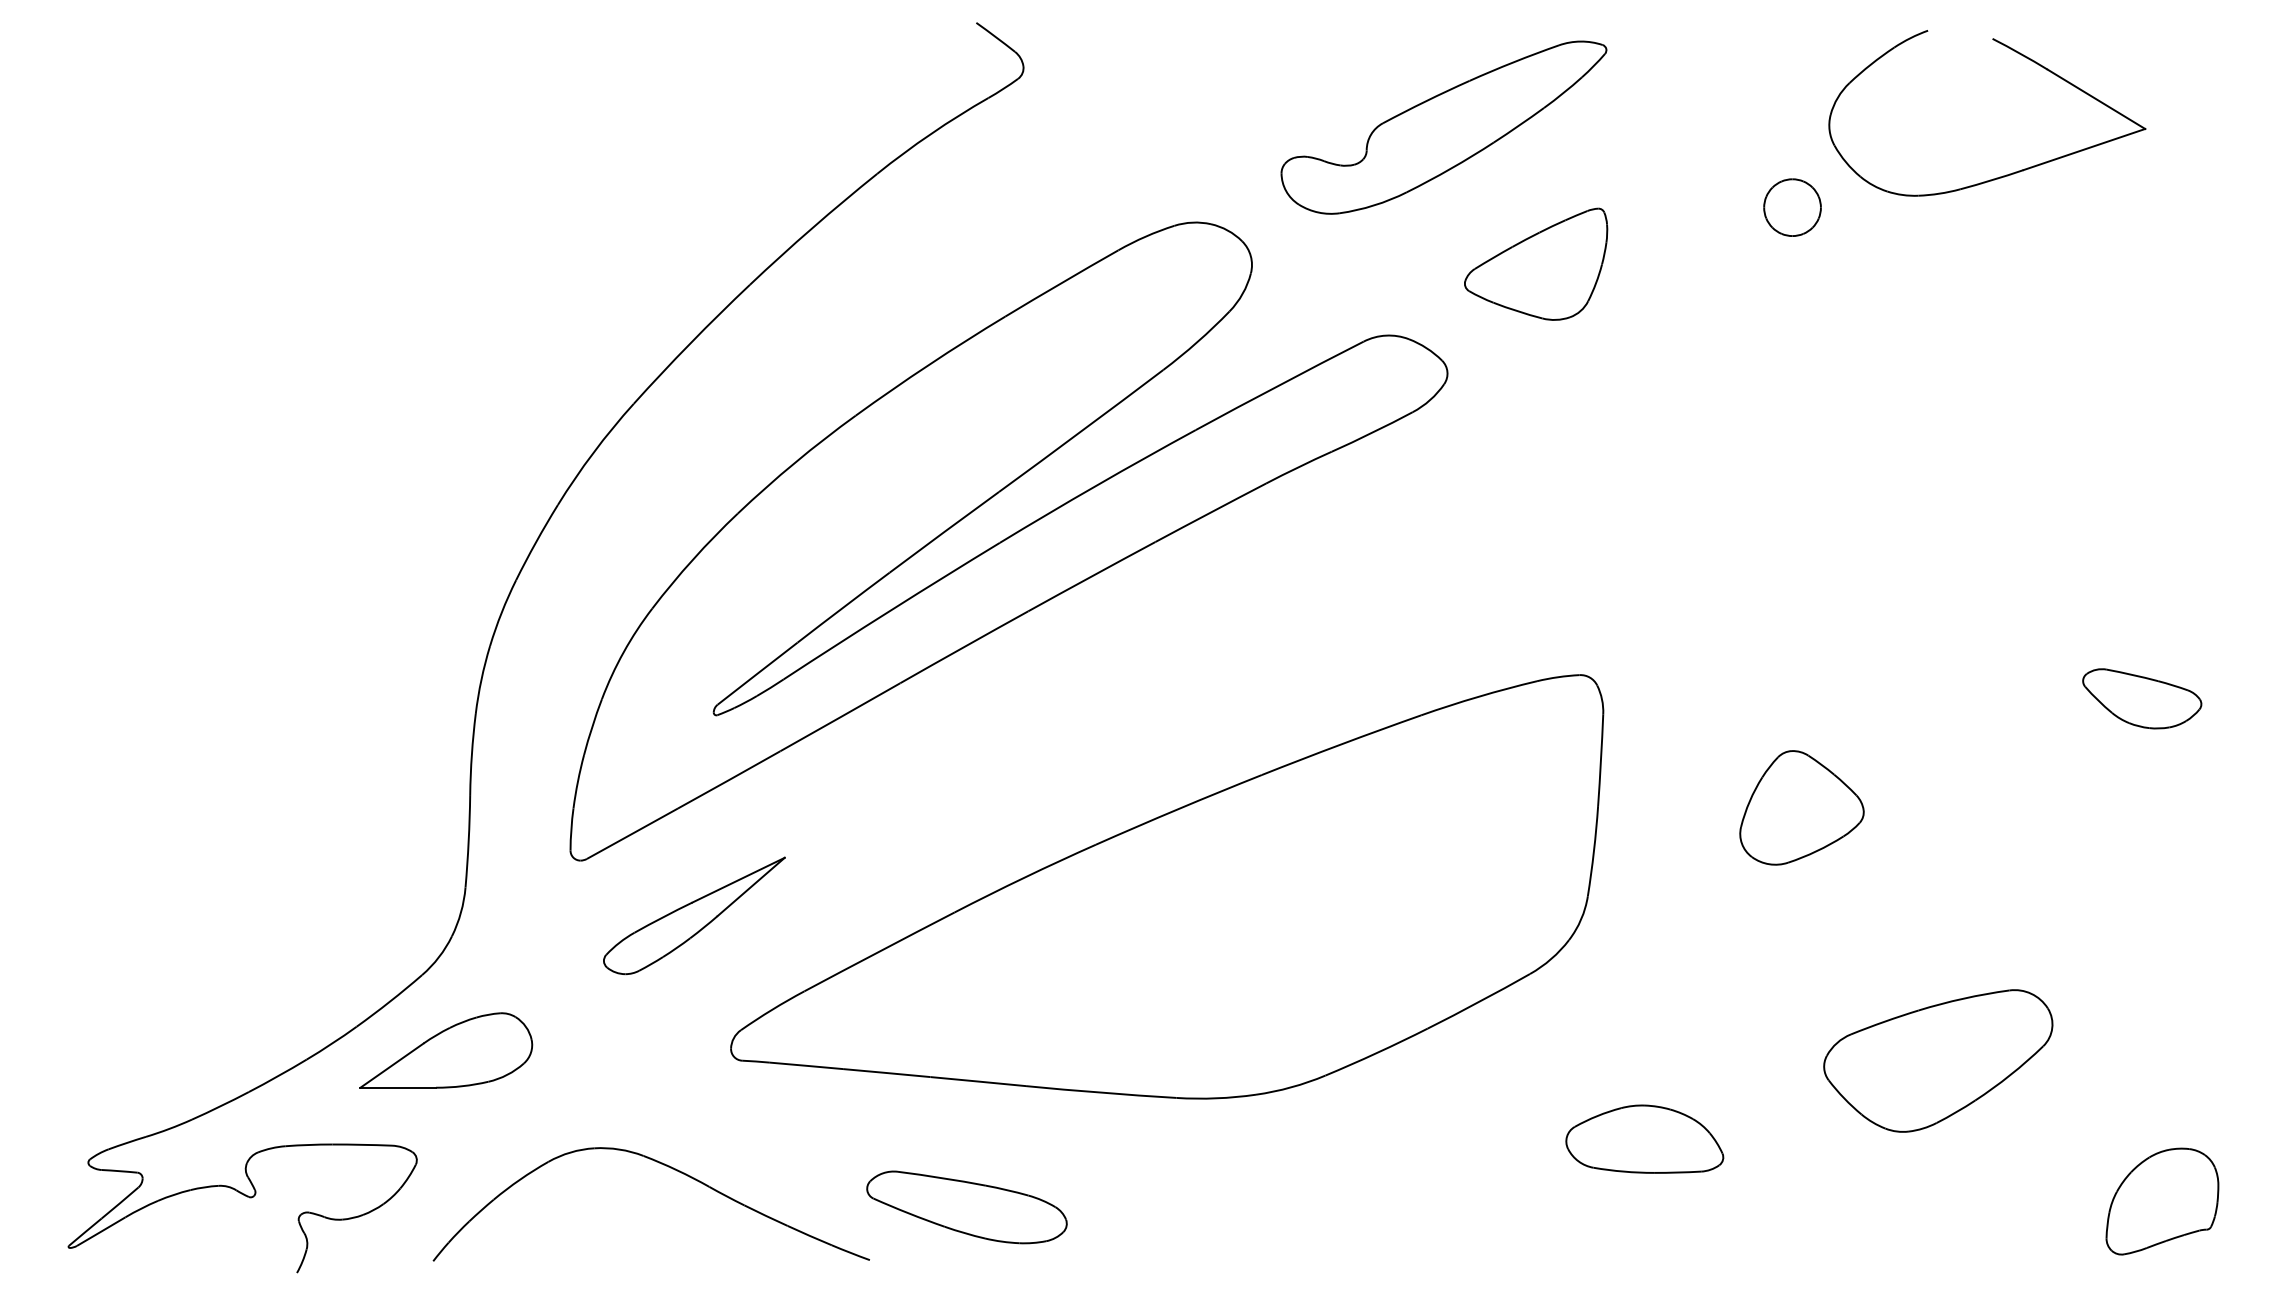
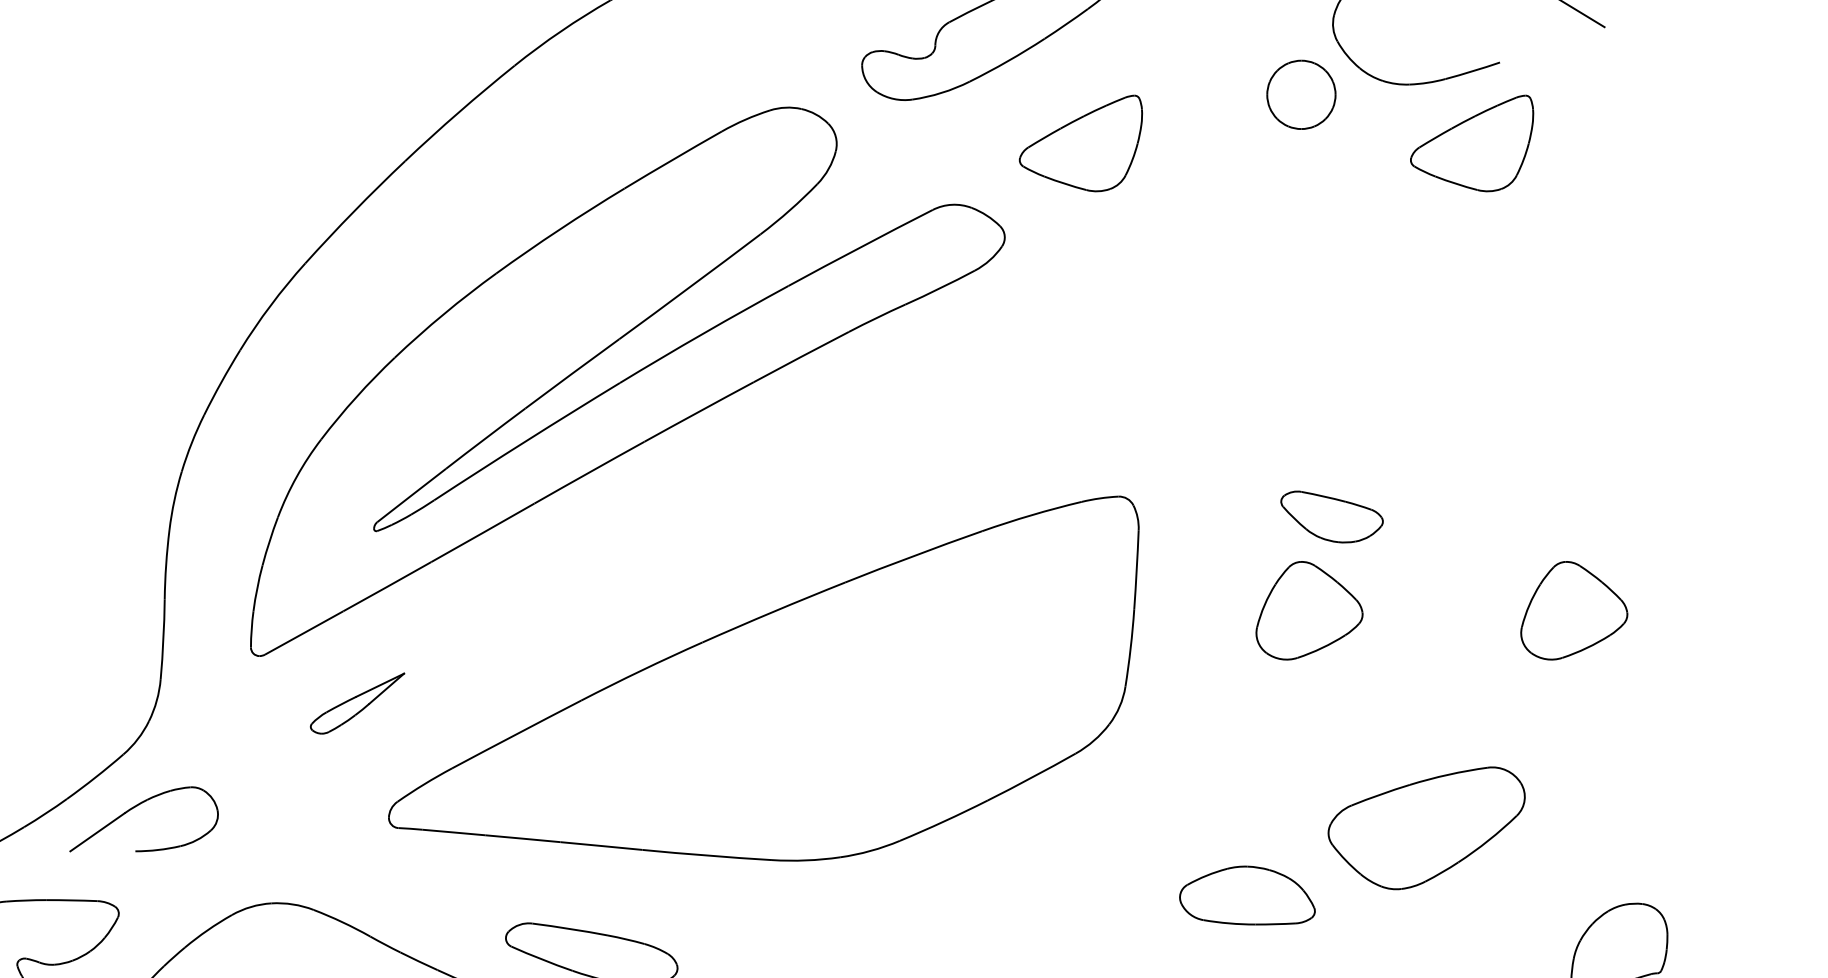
line: (2084, 149) -> (1552, 44), removed
part: (1792, 207) -> (1301, 94), size x1.4
part: (1991, 263) -> (1472, 142), added
part: (2142, 698) -> (1332, 516), moved
part: (2109, 807) -> (1573, 610), added
part: (694, 915) -> (357, 703), size x0.6
line: (398, 1087) -> (103, 851), removed
part: (1644, 1138) -> (1247, 894), moved

